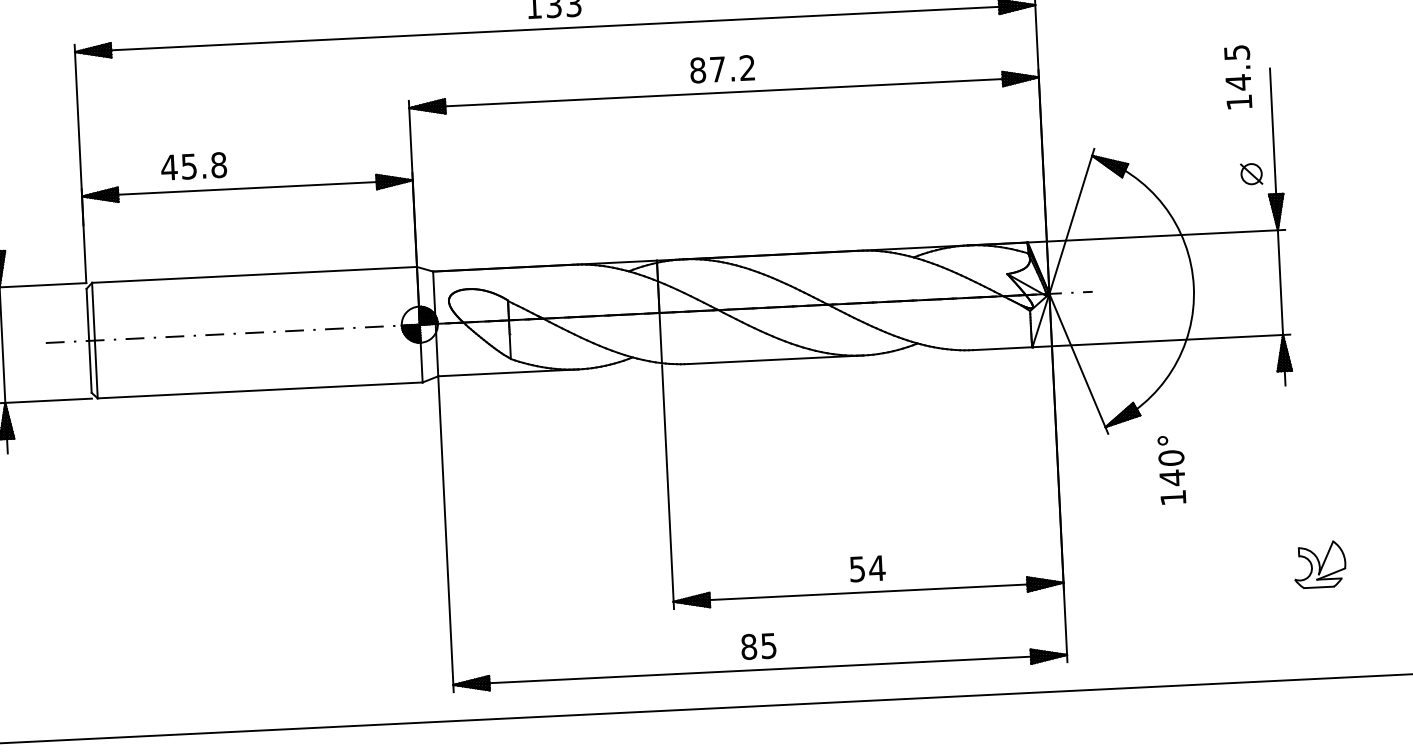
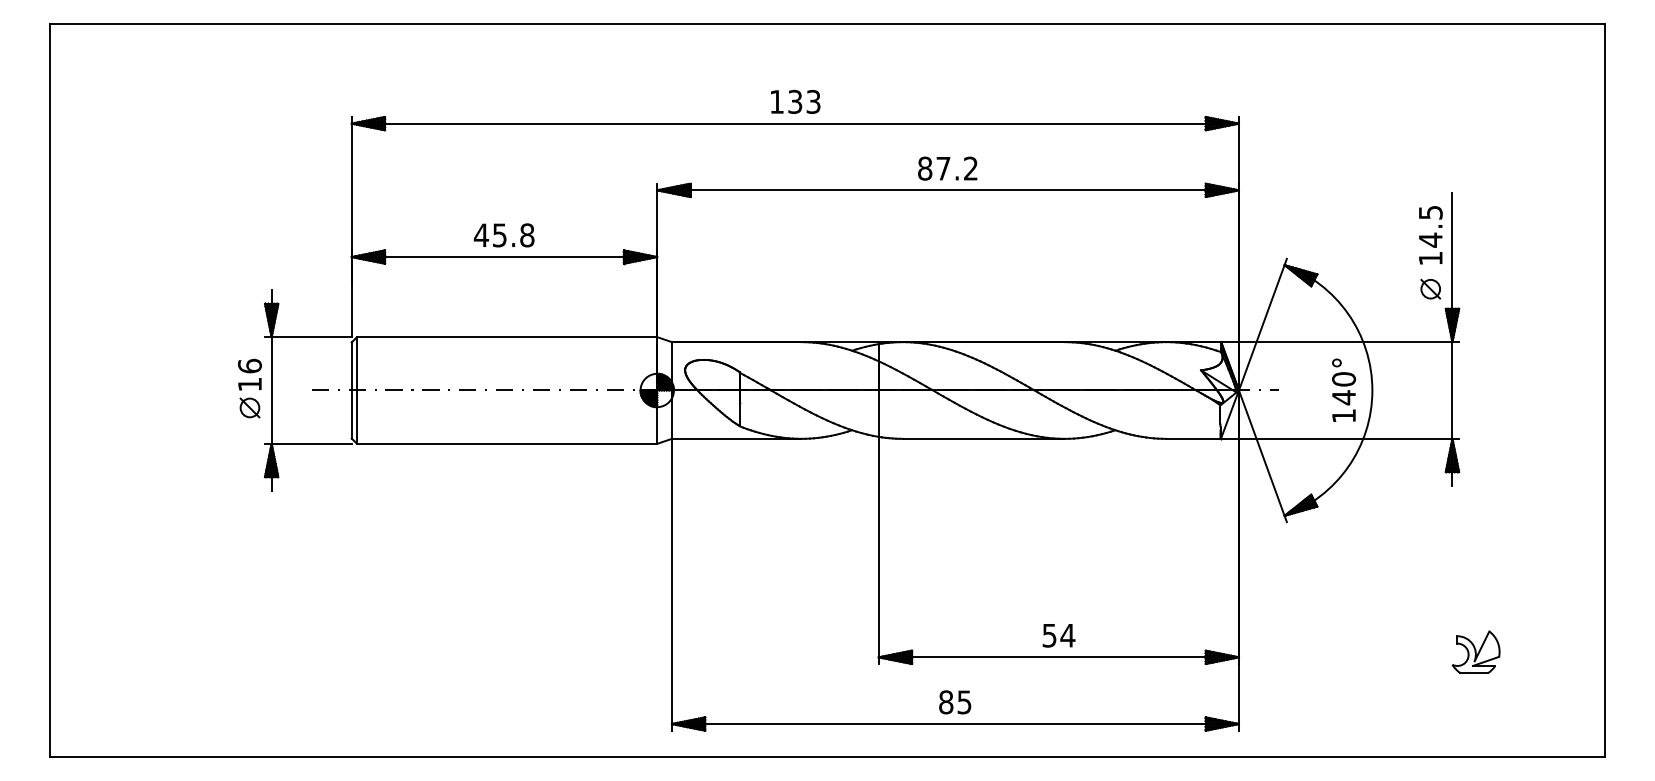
text: (1237, 77) -> (1430, 235), moved
text: (193, 166) -> (503, 235), moved
text: (1172, 469) -> (1344, 389), moved

